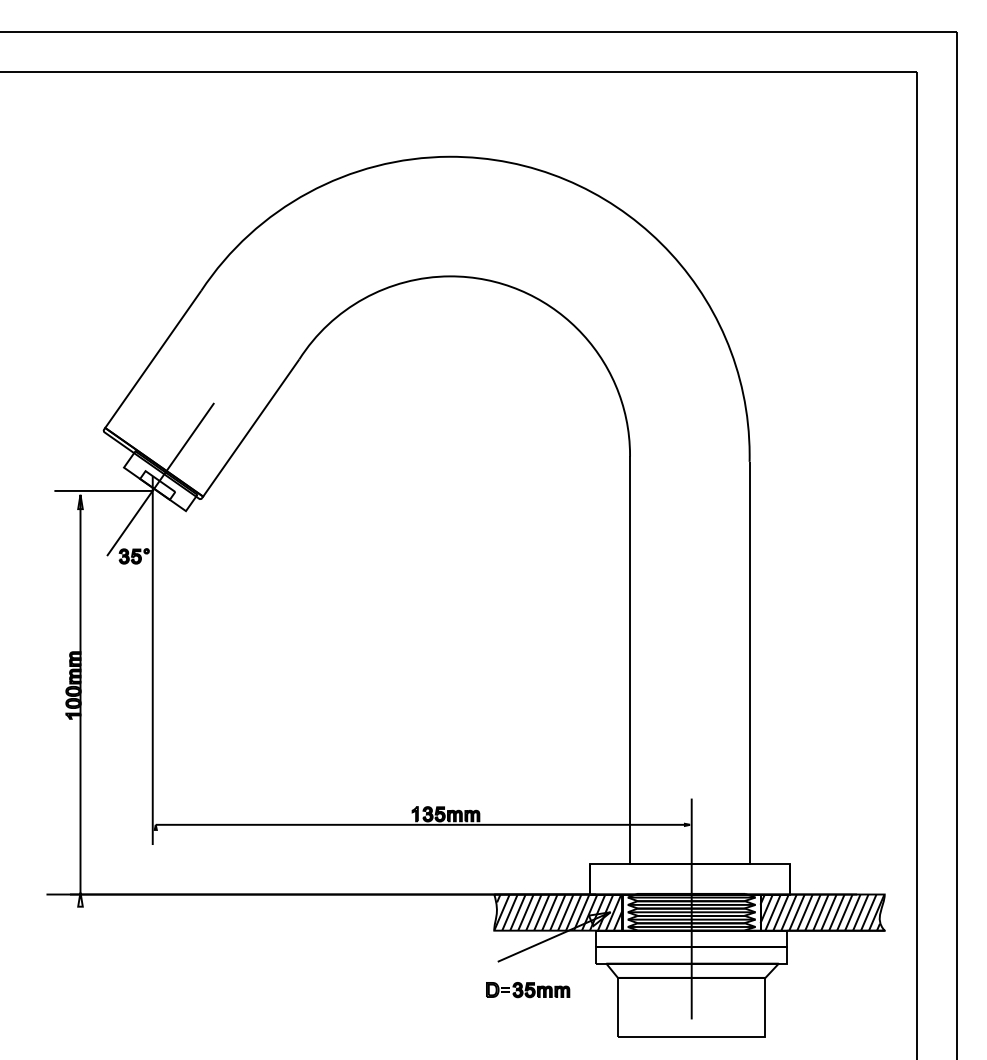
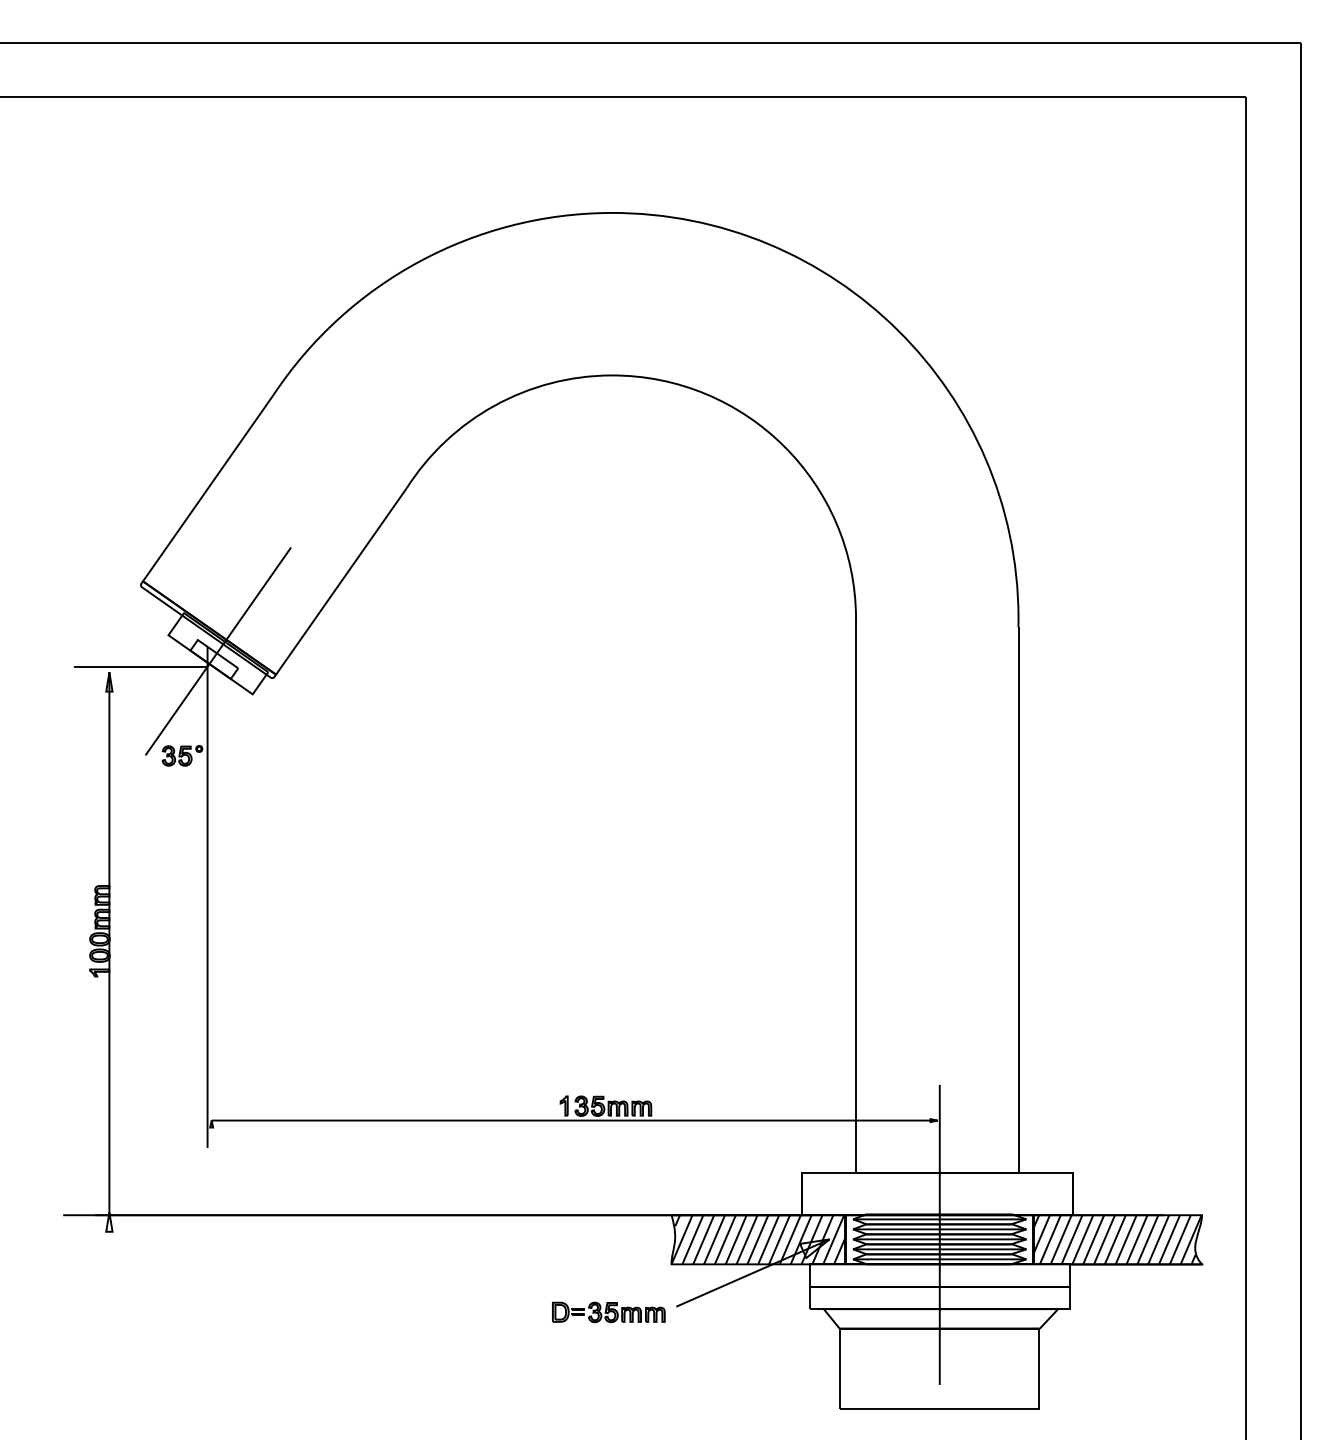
part: (528, 990) -> (609, 1313), moved

